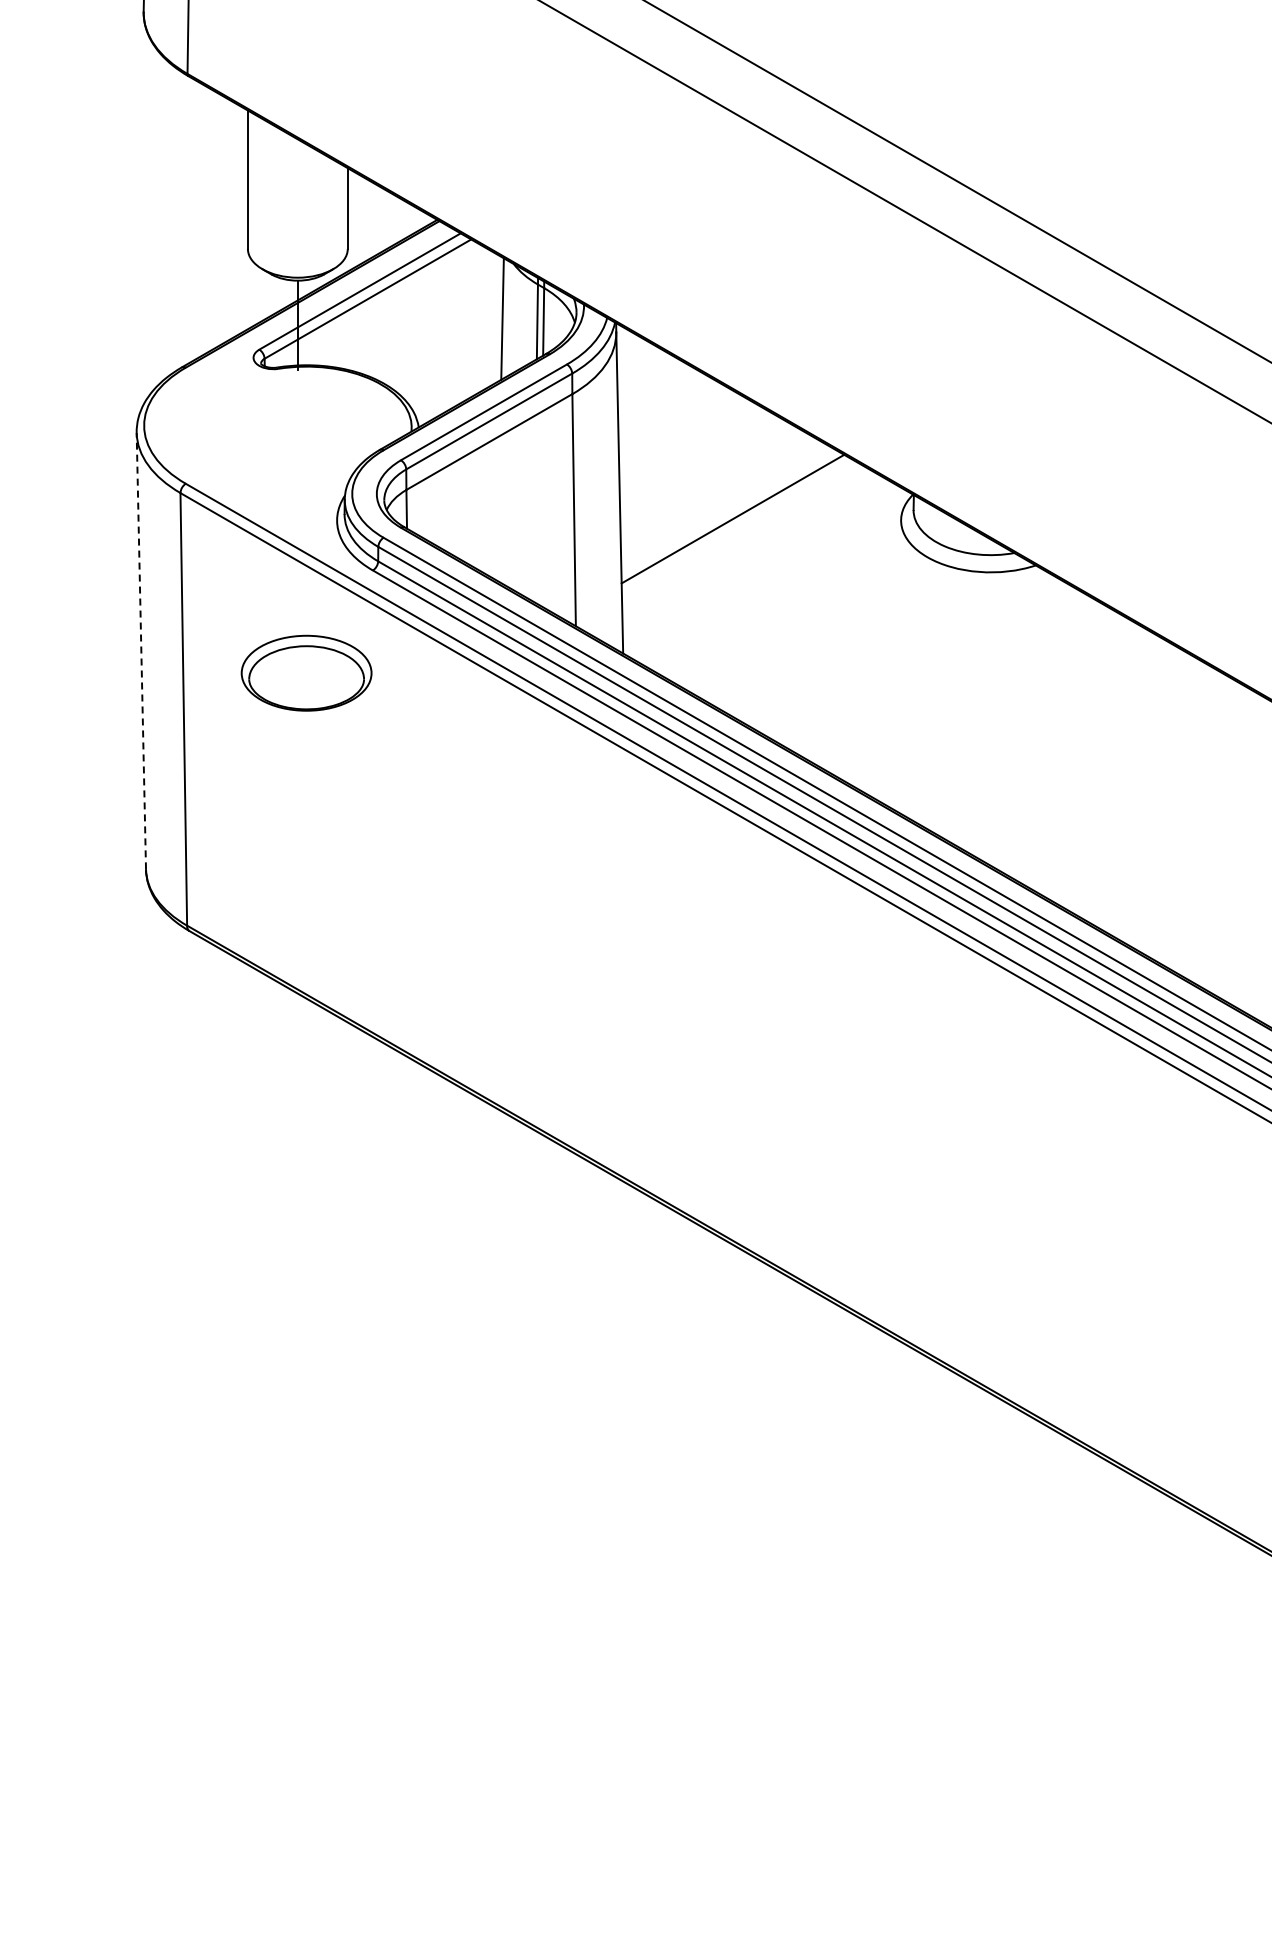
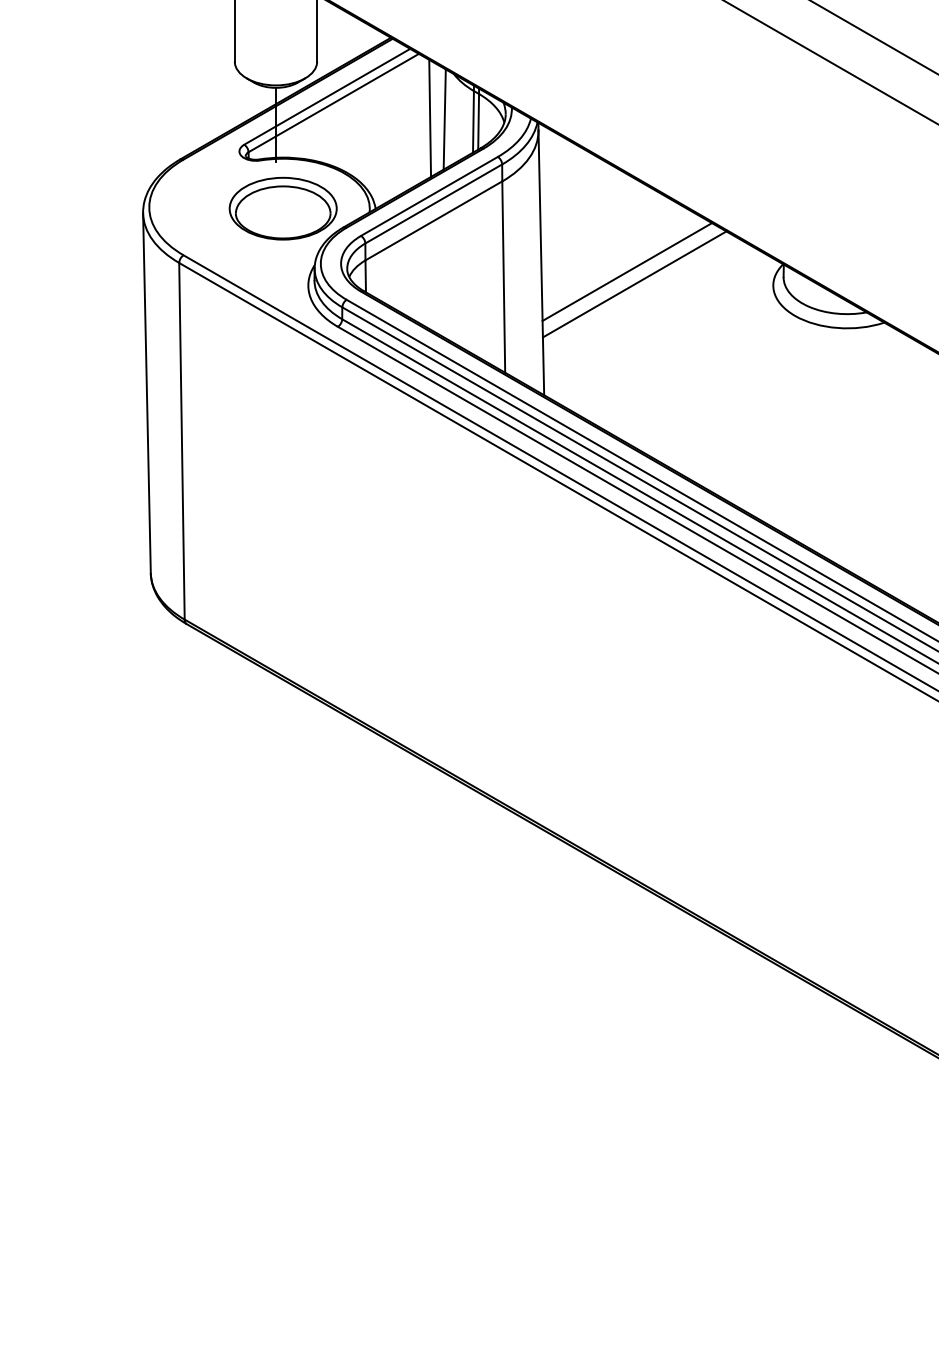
line: (484, 317) -> (429, 118), added
line: (723, 503) -> (626, 271), added
line: (141, 650) -> (147, 392), dashed -> solid
part: (306, 672) -> (283, 208), moved

